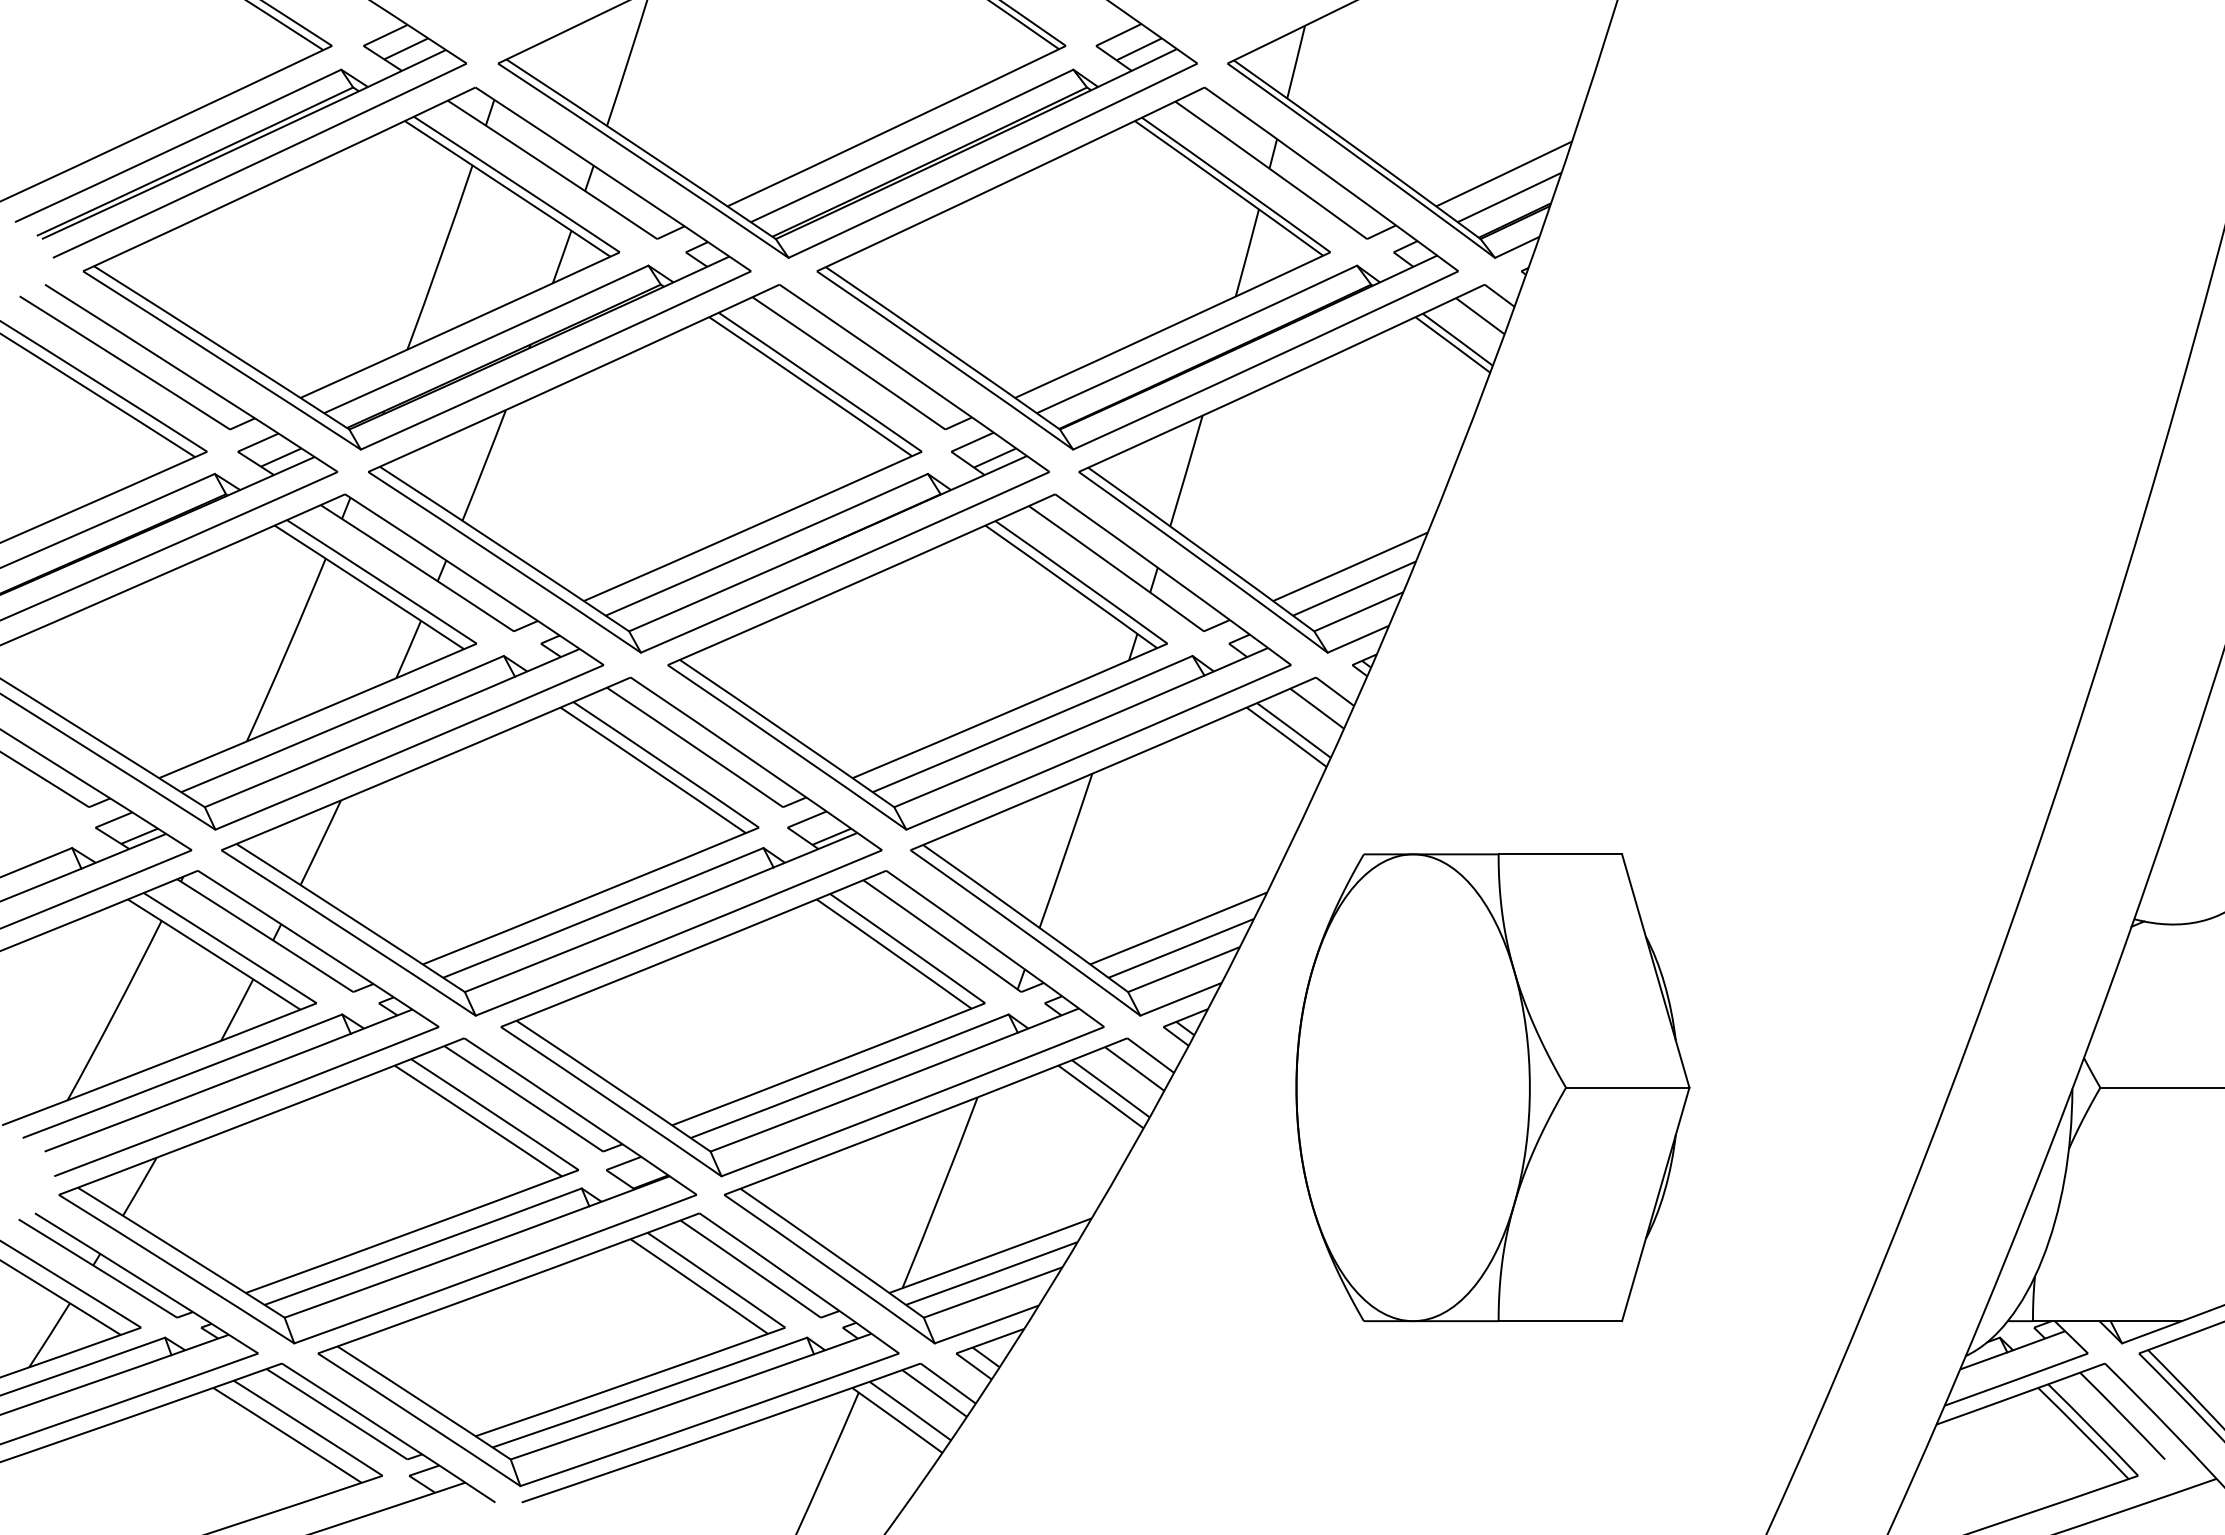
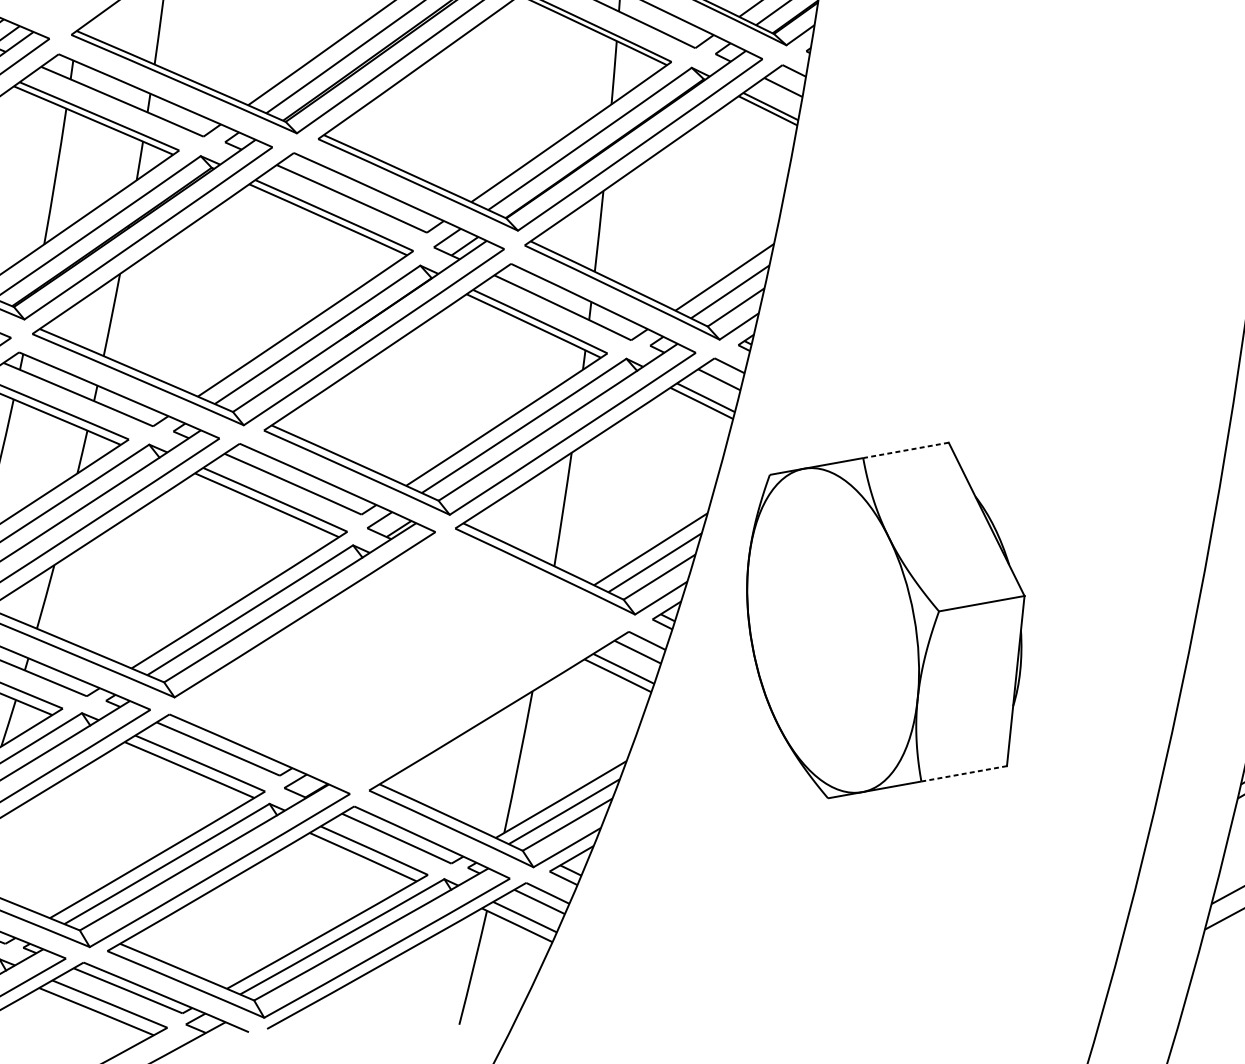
line: (1560, 854) -> (906, 450), solid -> dashed
part: (802, 1023) -> (401, 662), removed
line: (1560, 1321) -> (964, 774), solid -> dashed

